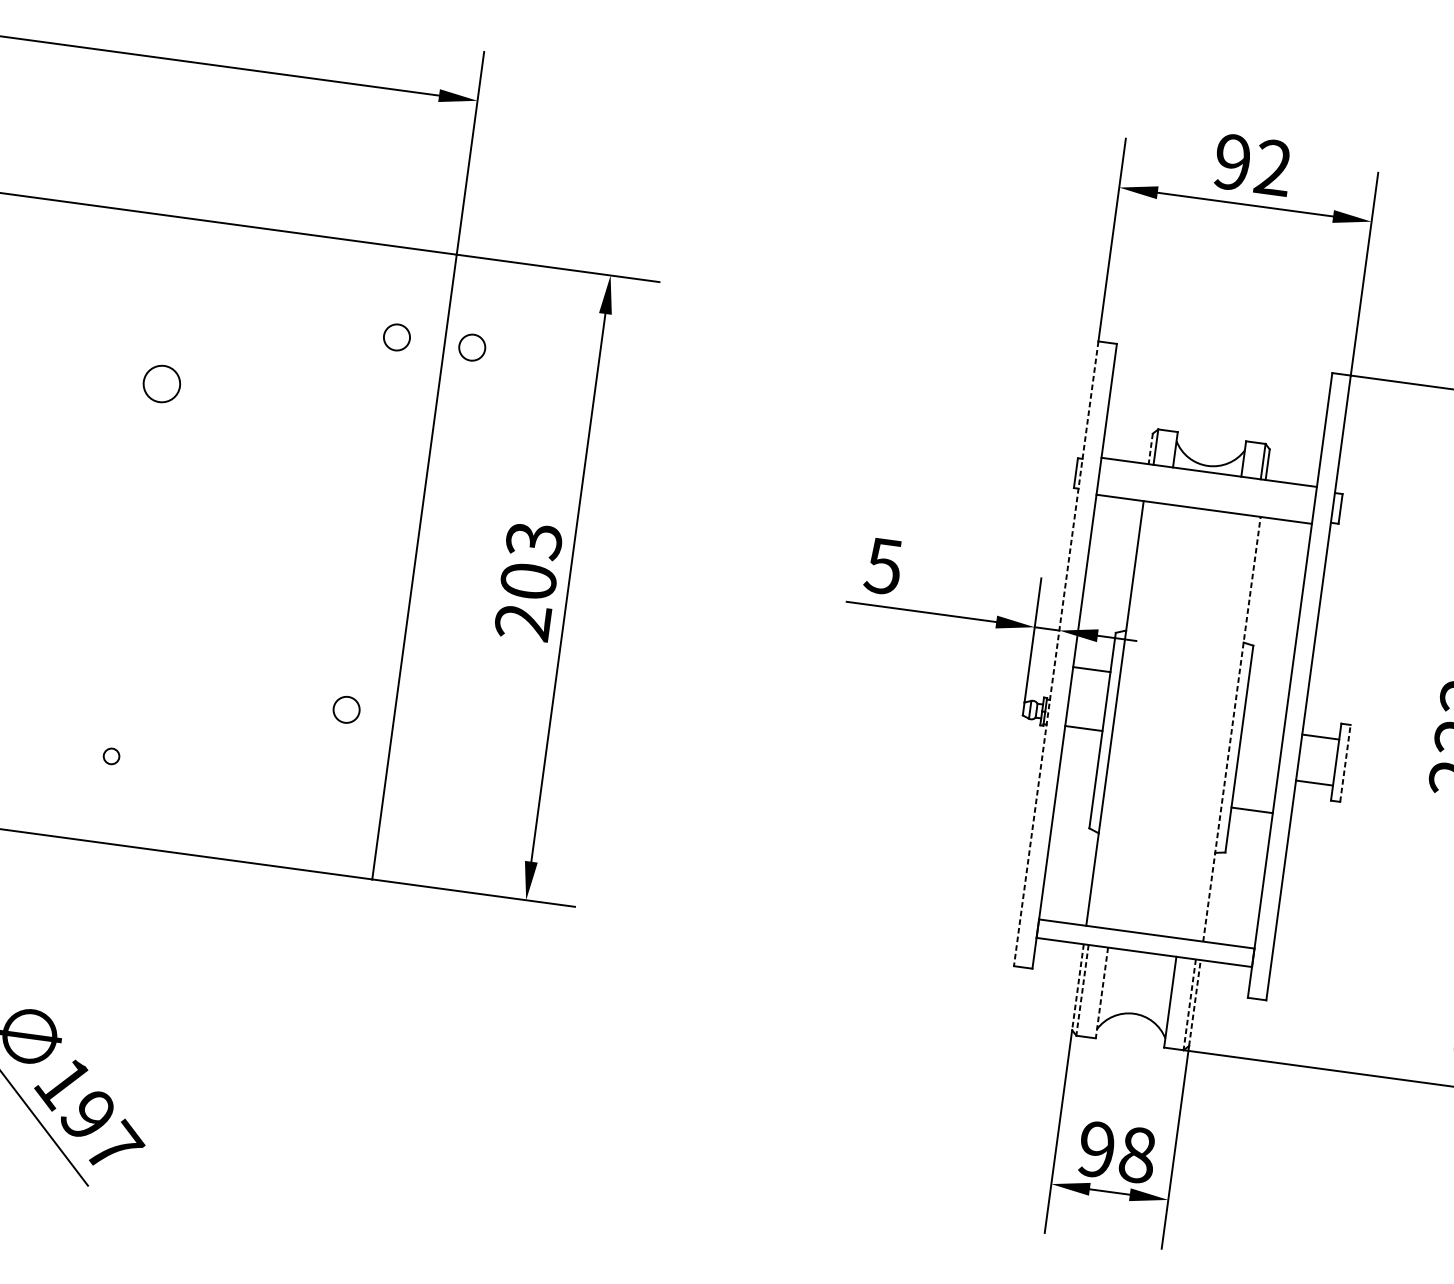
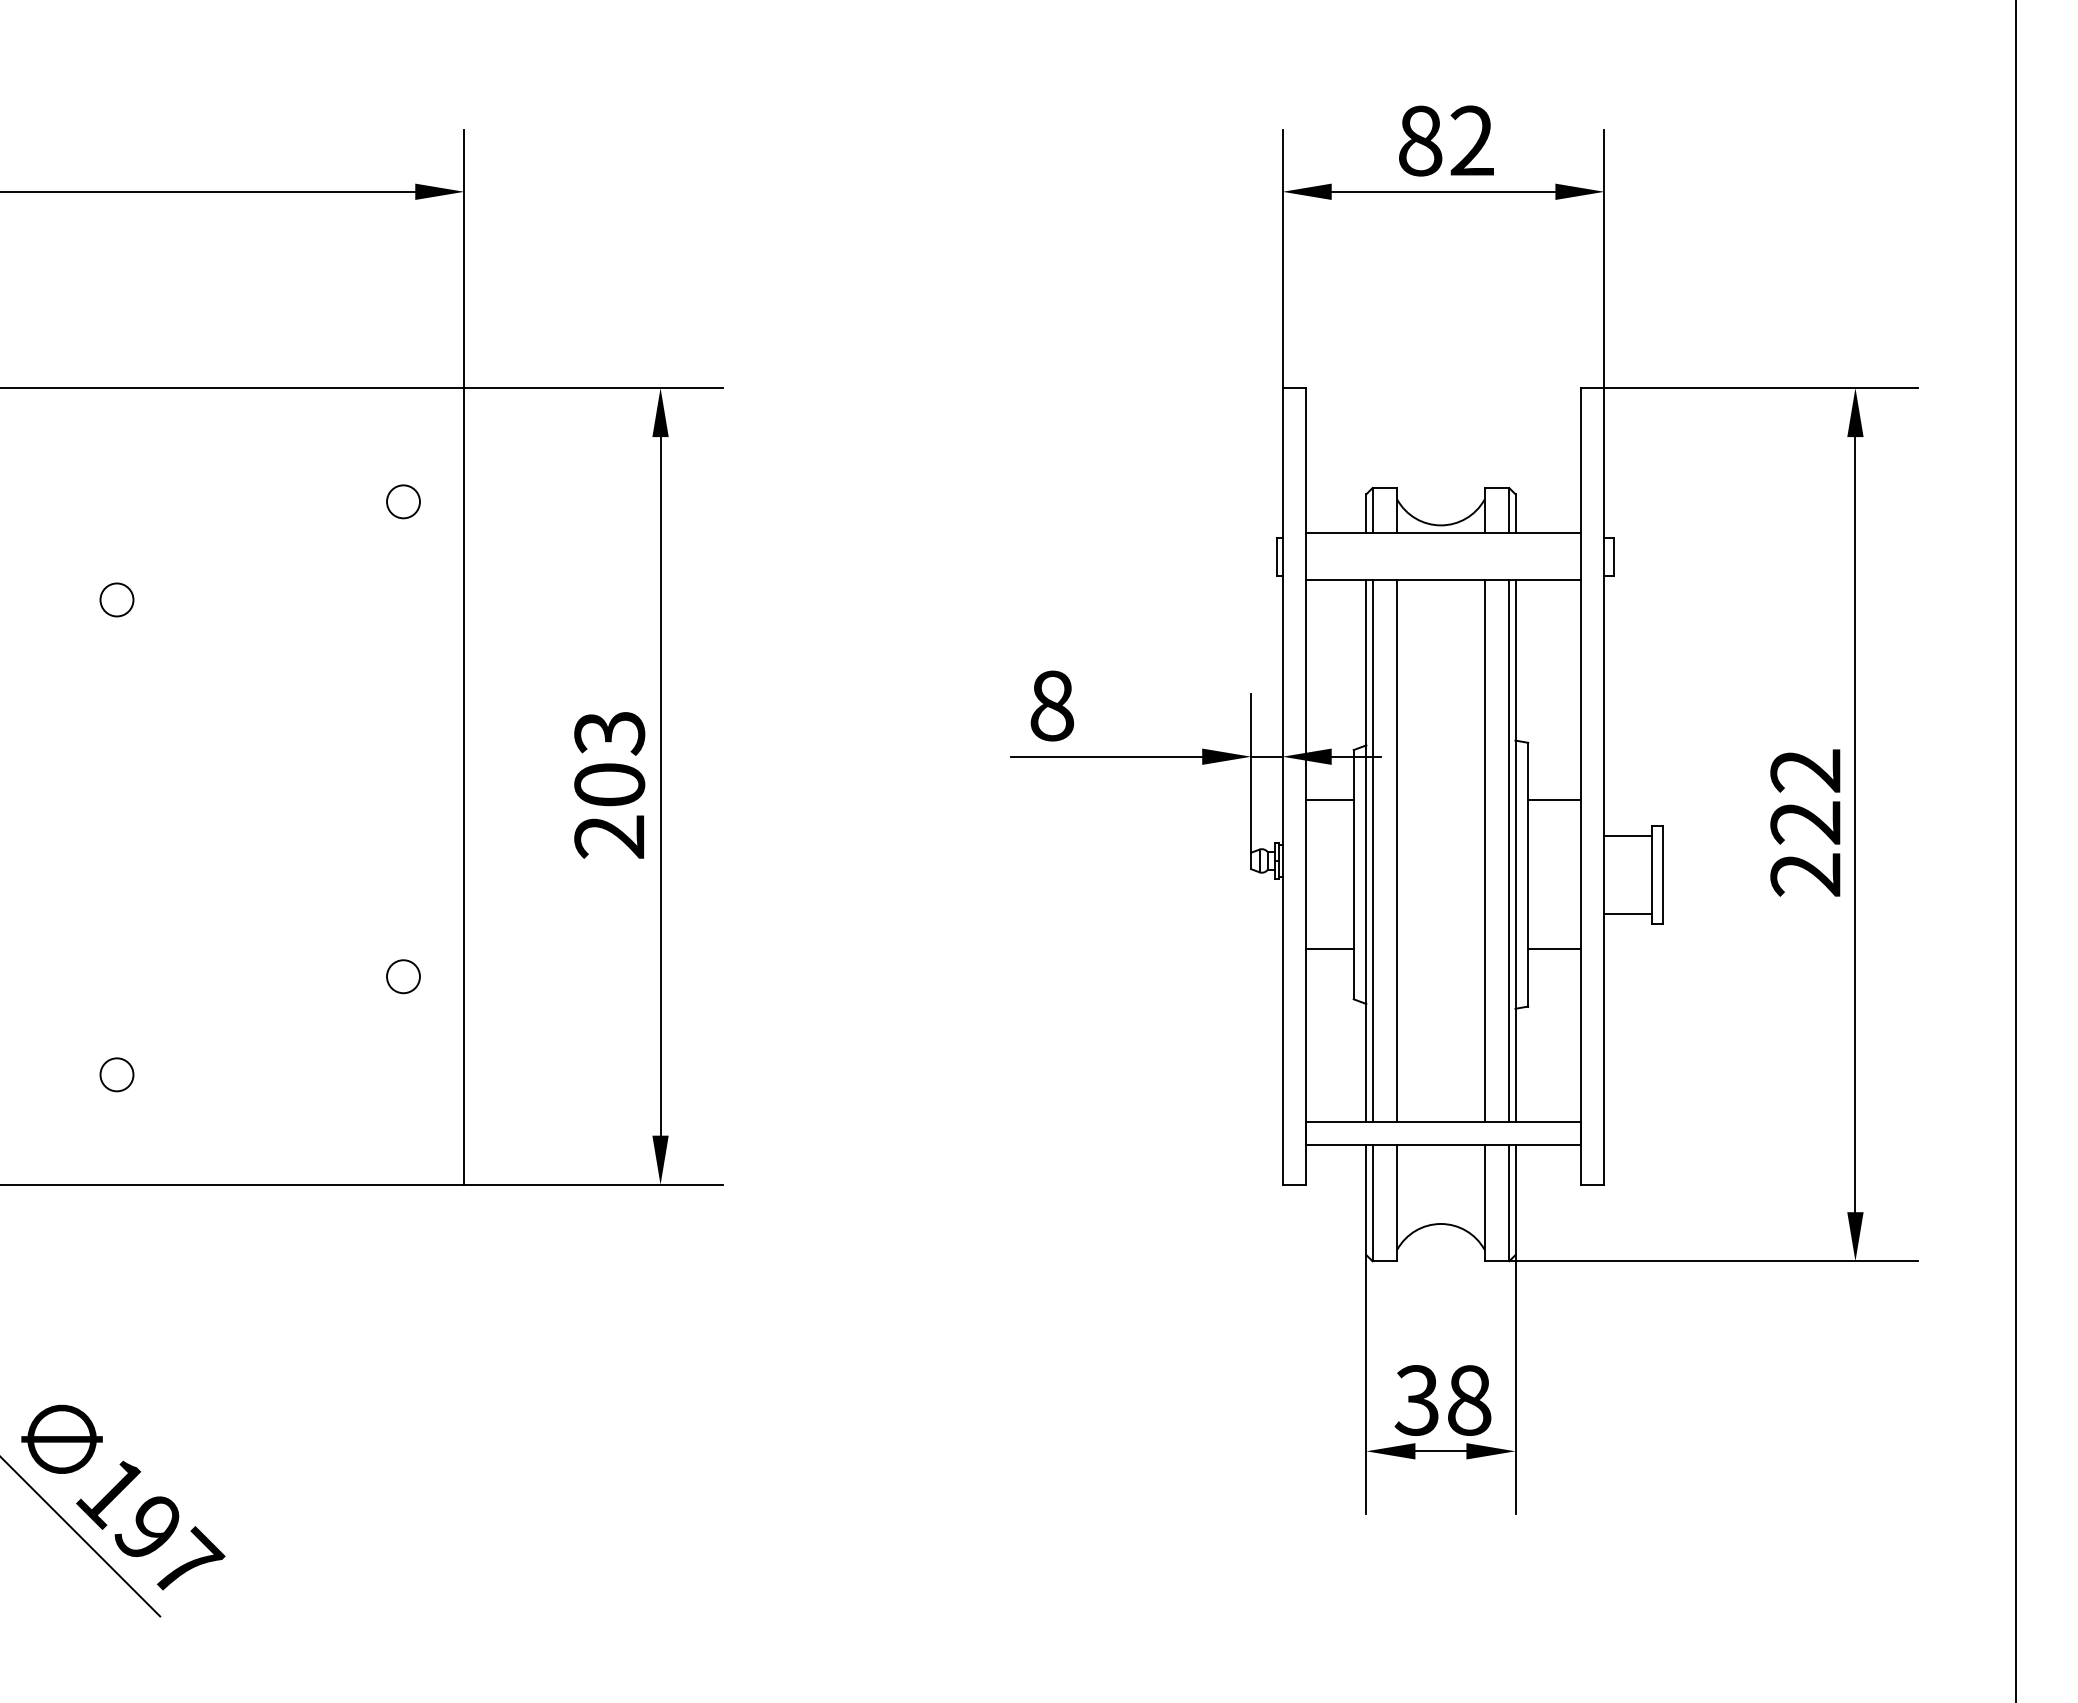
text: (1232, 161) -> (1420, 140), 92 -> 82
circle: (472, 347) -> (499, 501), removed
circle: (161, 383) -> (116, 599), size x0.71
line: (1150, 449) -> (1366, 514), dashed -> solid
text: (883, 565) -> (1051, 705), 5 -> 8
line: (1056, 653) -> (1282, 786), dashed -> solid
line: (1267, 693) -> (1554, 800), added
line: (1119, 713) -> (1372, 850), added
line: (1139, 716) -> (1397, 850), added
line: (1207, 725) -> (1484, 850), added
line: (1083, 728) -> (1329, 949), moved
line: (1227, 728) -> (1509, 850), added
line: (1231, 729) -> (1515, 851), dashed -> solid
line: (1320, 736) -> (1627, 913), moved
circle: (111, 756) -> (116, 1074), size x1.67
line: (1345, 763) -> (1663, 874), dashed -> solid
line: (1314, 783) -> (1627, 835), moved
line: (1078, 987) -> (1366, 1200), dashed -> solid
line: (1082, 990) -> (1372, 1203), dashed -> solid
line: (1102, 993) -> (1397, 1203), dashed -> solid
line: (1194, 1003) -> (1515, 1200), dashed -> solid
line: (1189, 1004) -> (1509, 1203), dashed -> solid
text: (1096, 1149) -> (1416, 1400), 98 -> 38

